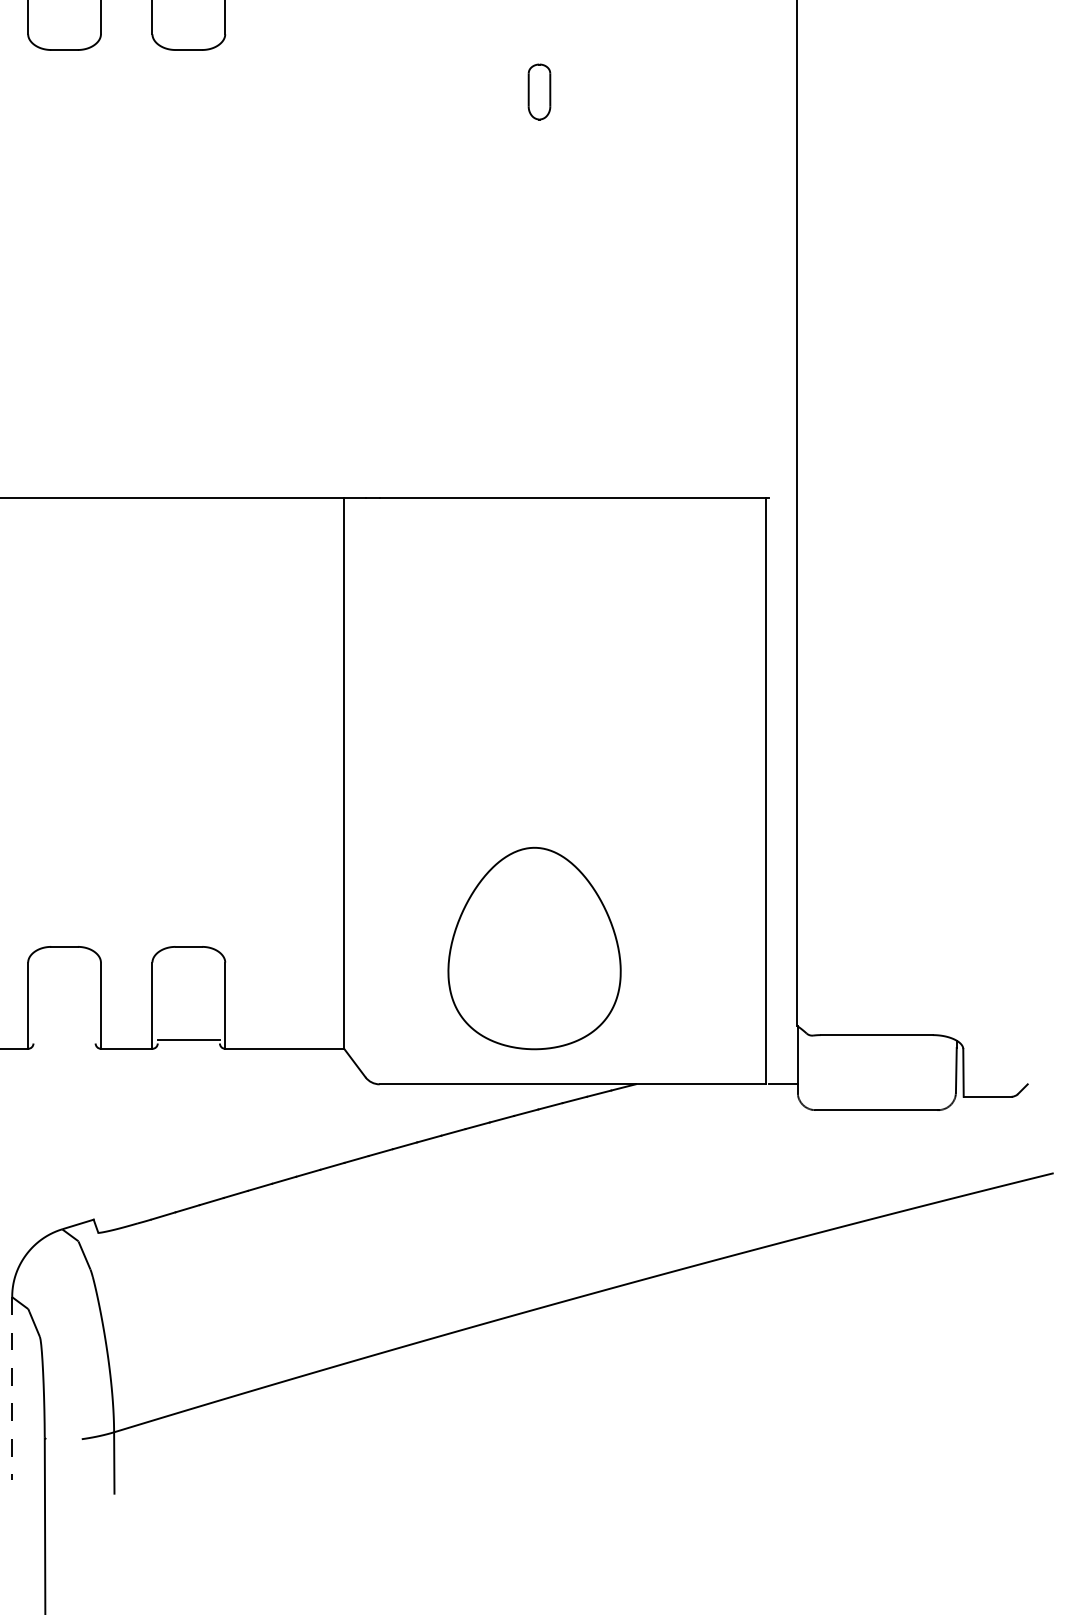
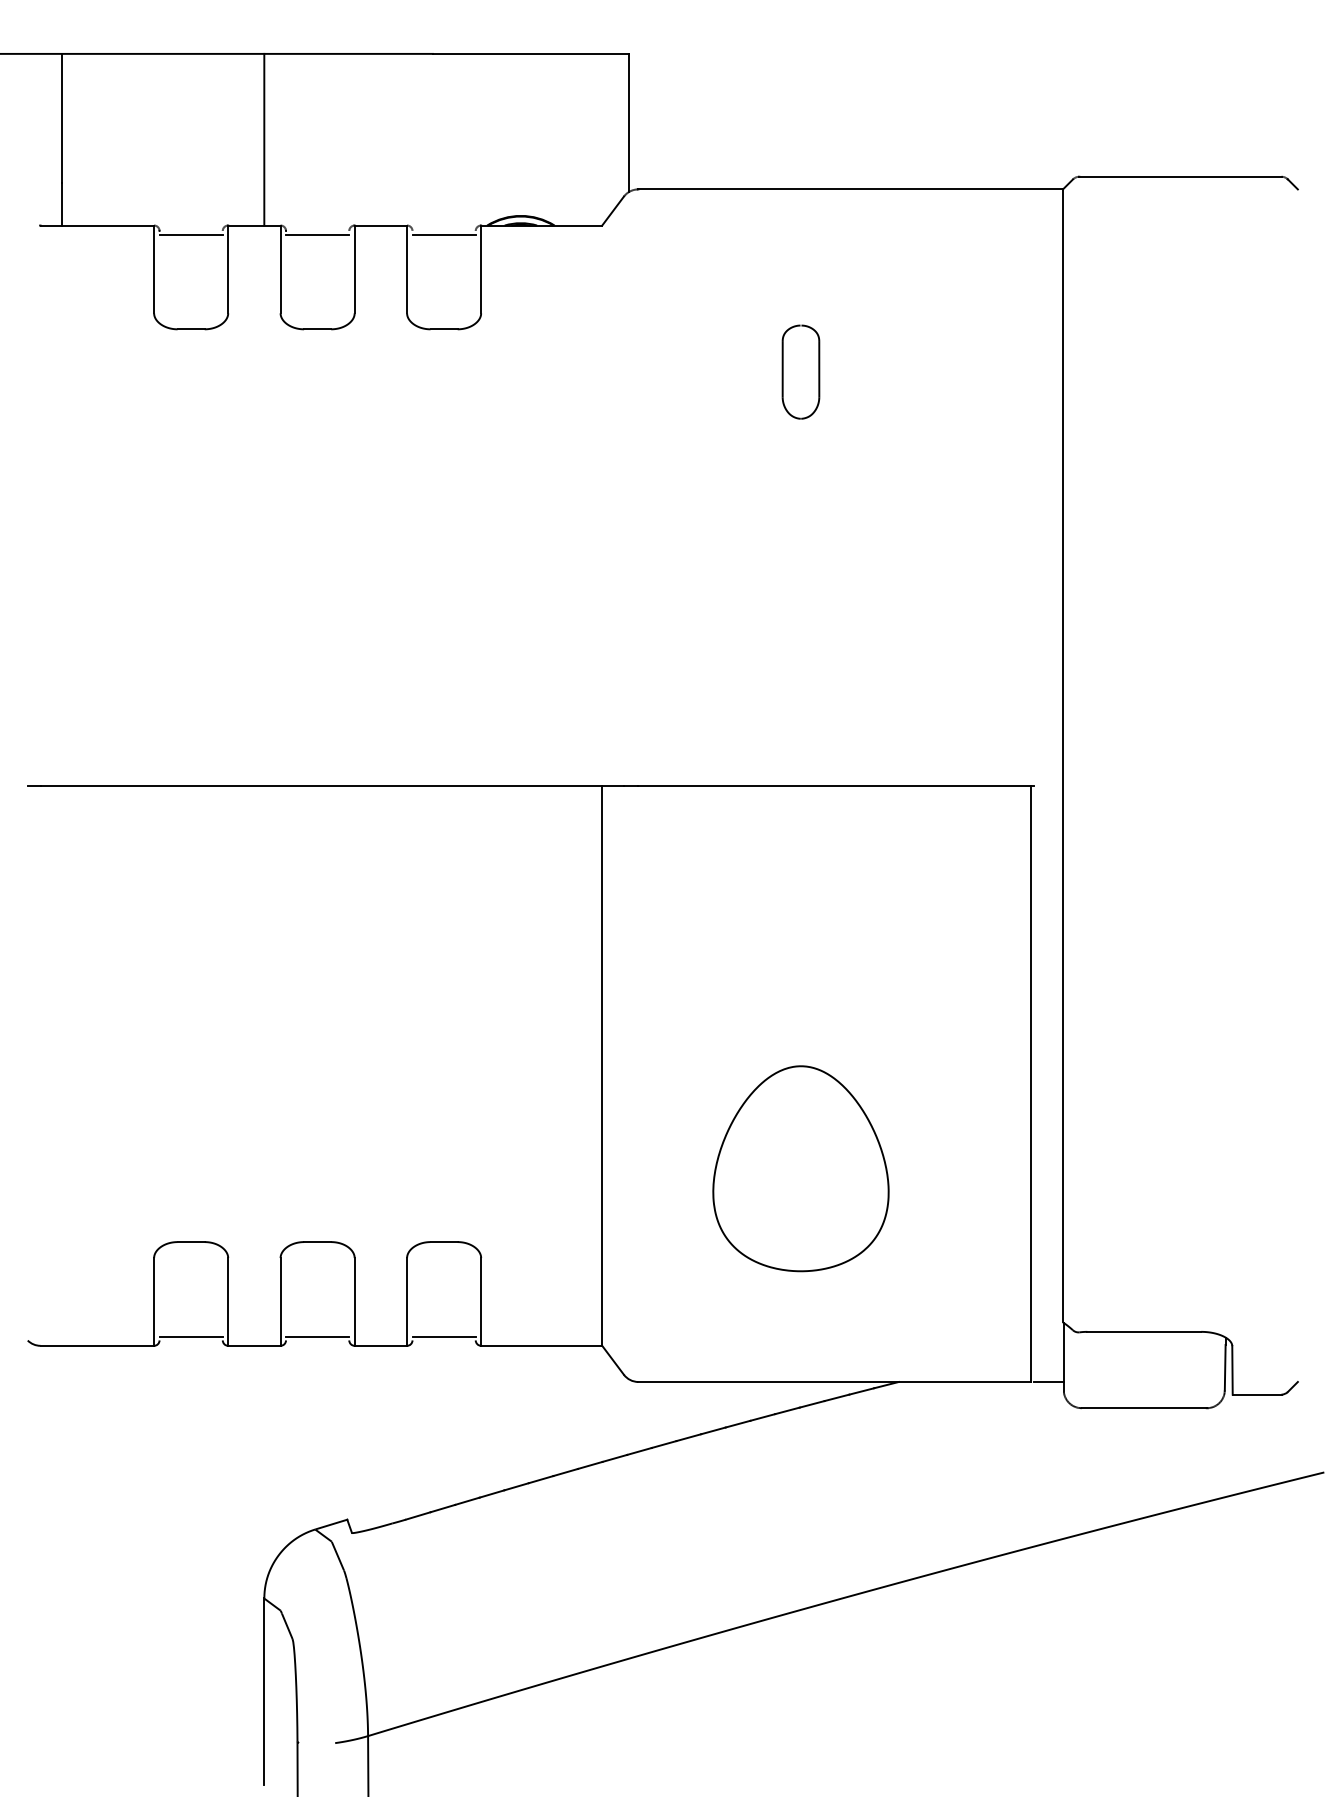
part: (539, 91) -> (800, 371), size x1.67
part: (534, 948) -> (800, 1168), moved
line: (64, 1039) -> (317, 1336), added
line: (12, 1389) -> (264, 1692), dashed -> solid

